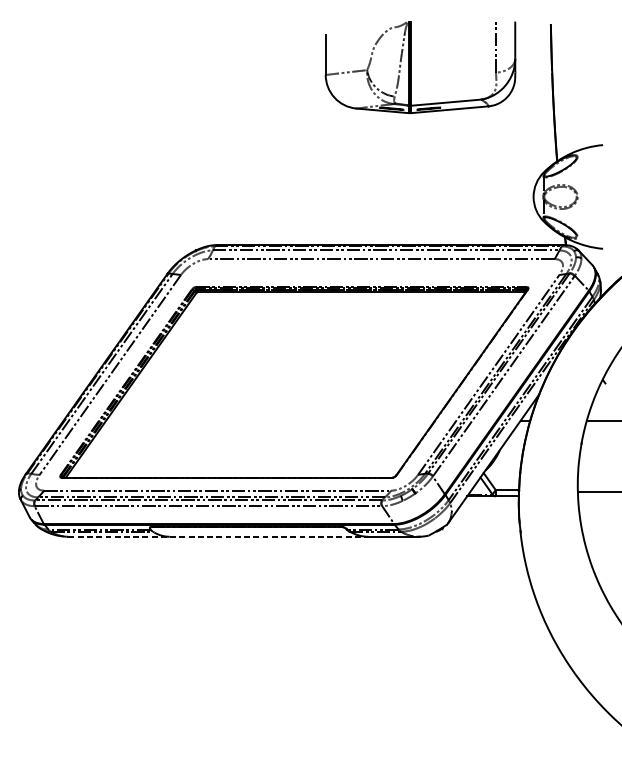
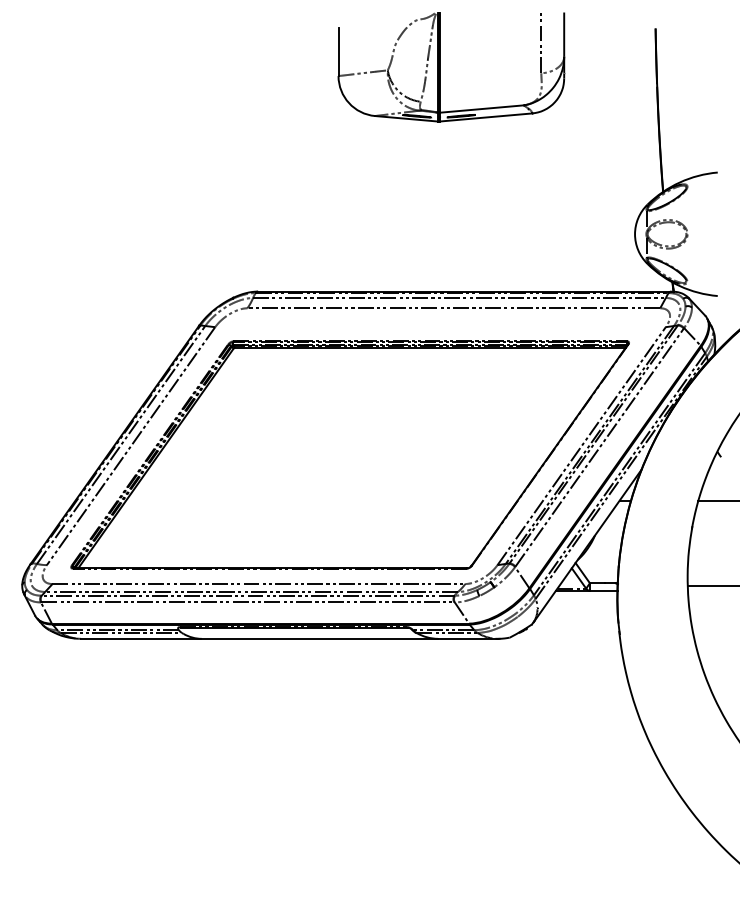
part: (411, 67) -> (440, 67), moved
line: (219, 536) -> (260, 638), dashed -> solid

